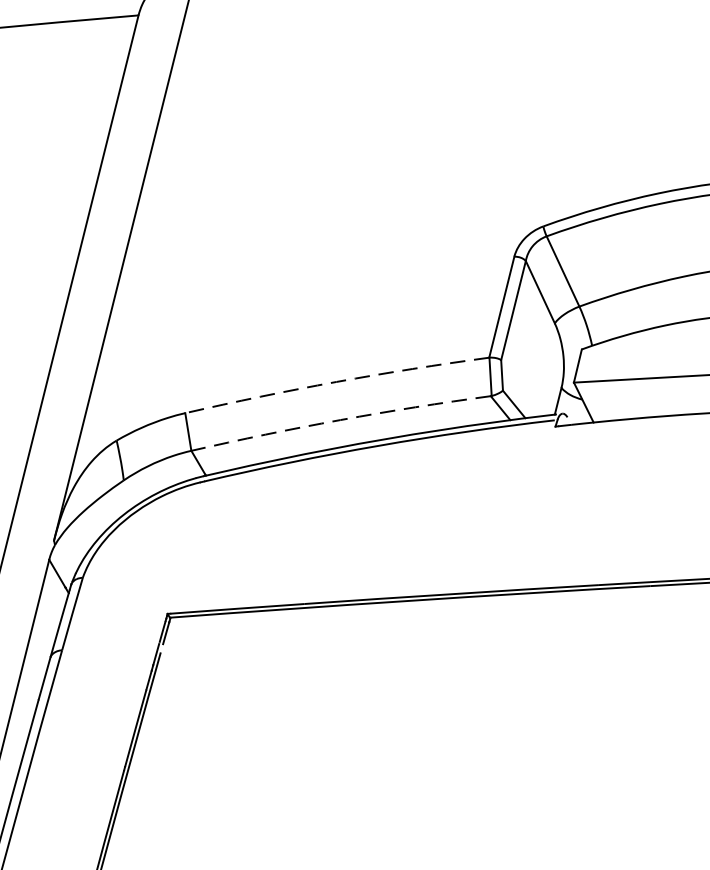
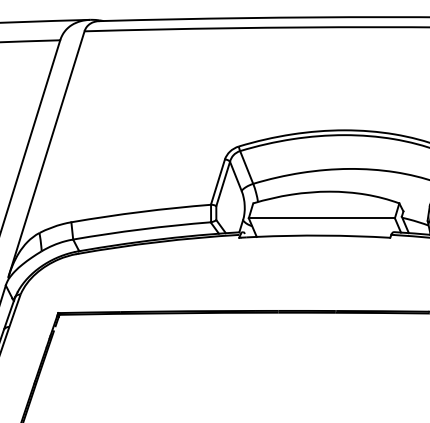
arc: (335, 381) -> (140, 211), dashed -> solid
arc: (339, 420) -> (141, 229), dashed -> solid

